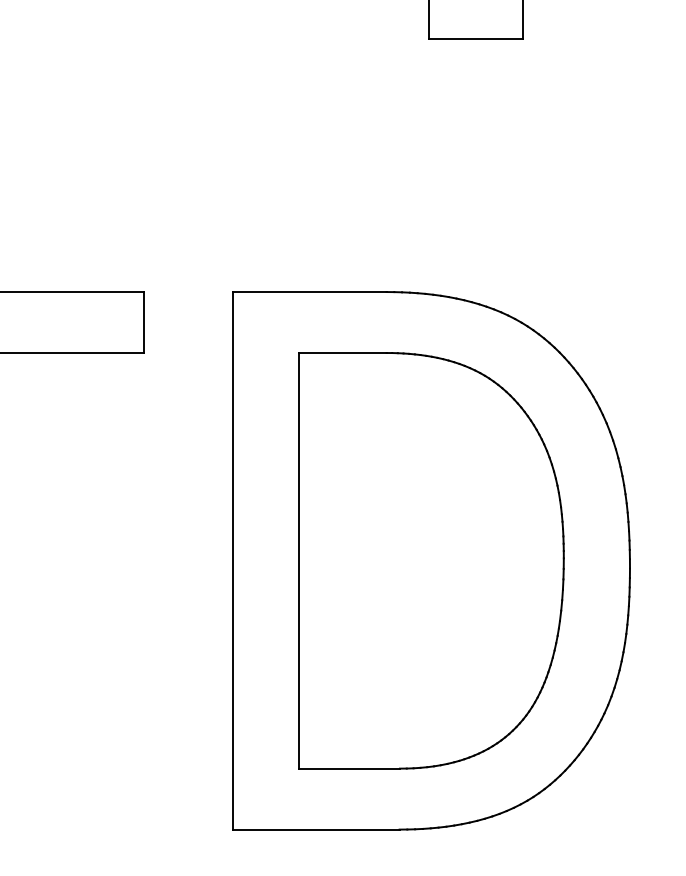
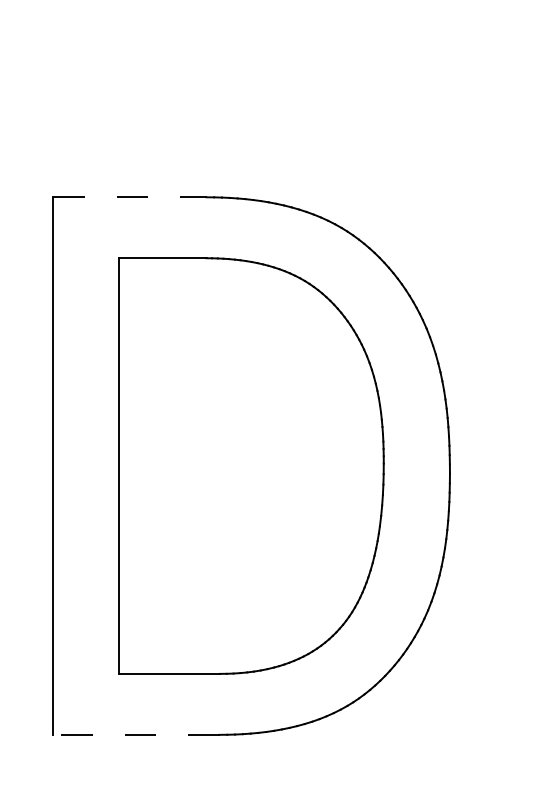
line: (309, 292) -> (129, 197), solid -> dashed
line: (315, 829) -> (135, 734), solid -> dashed

